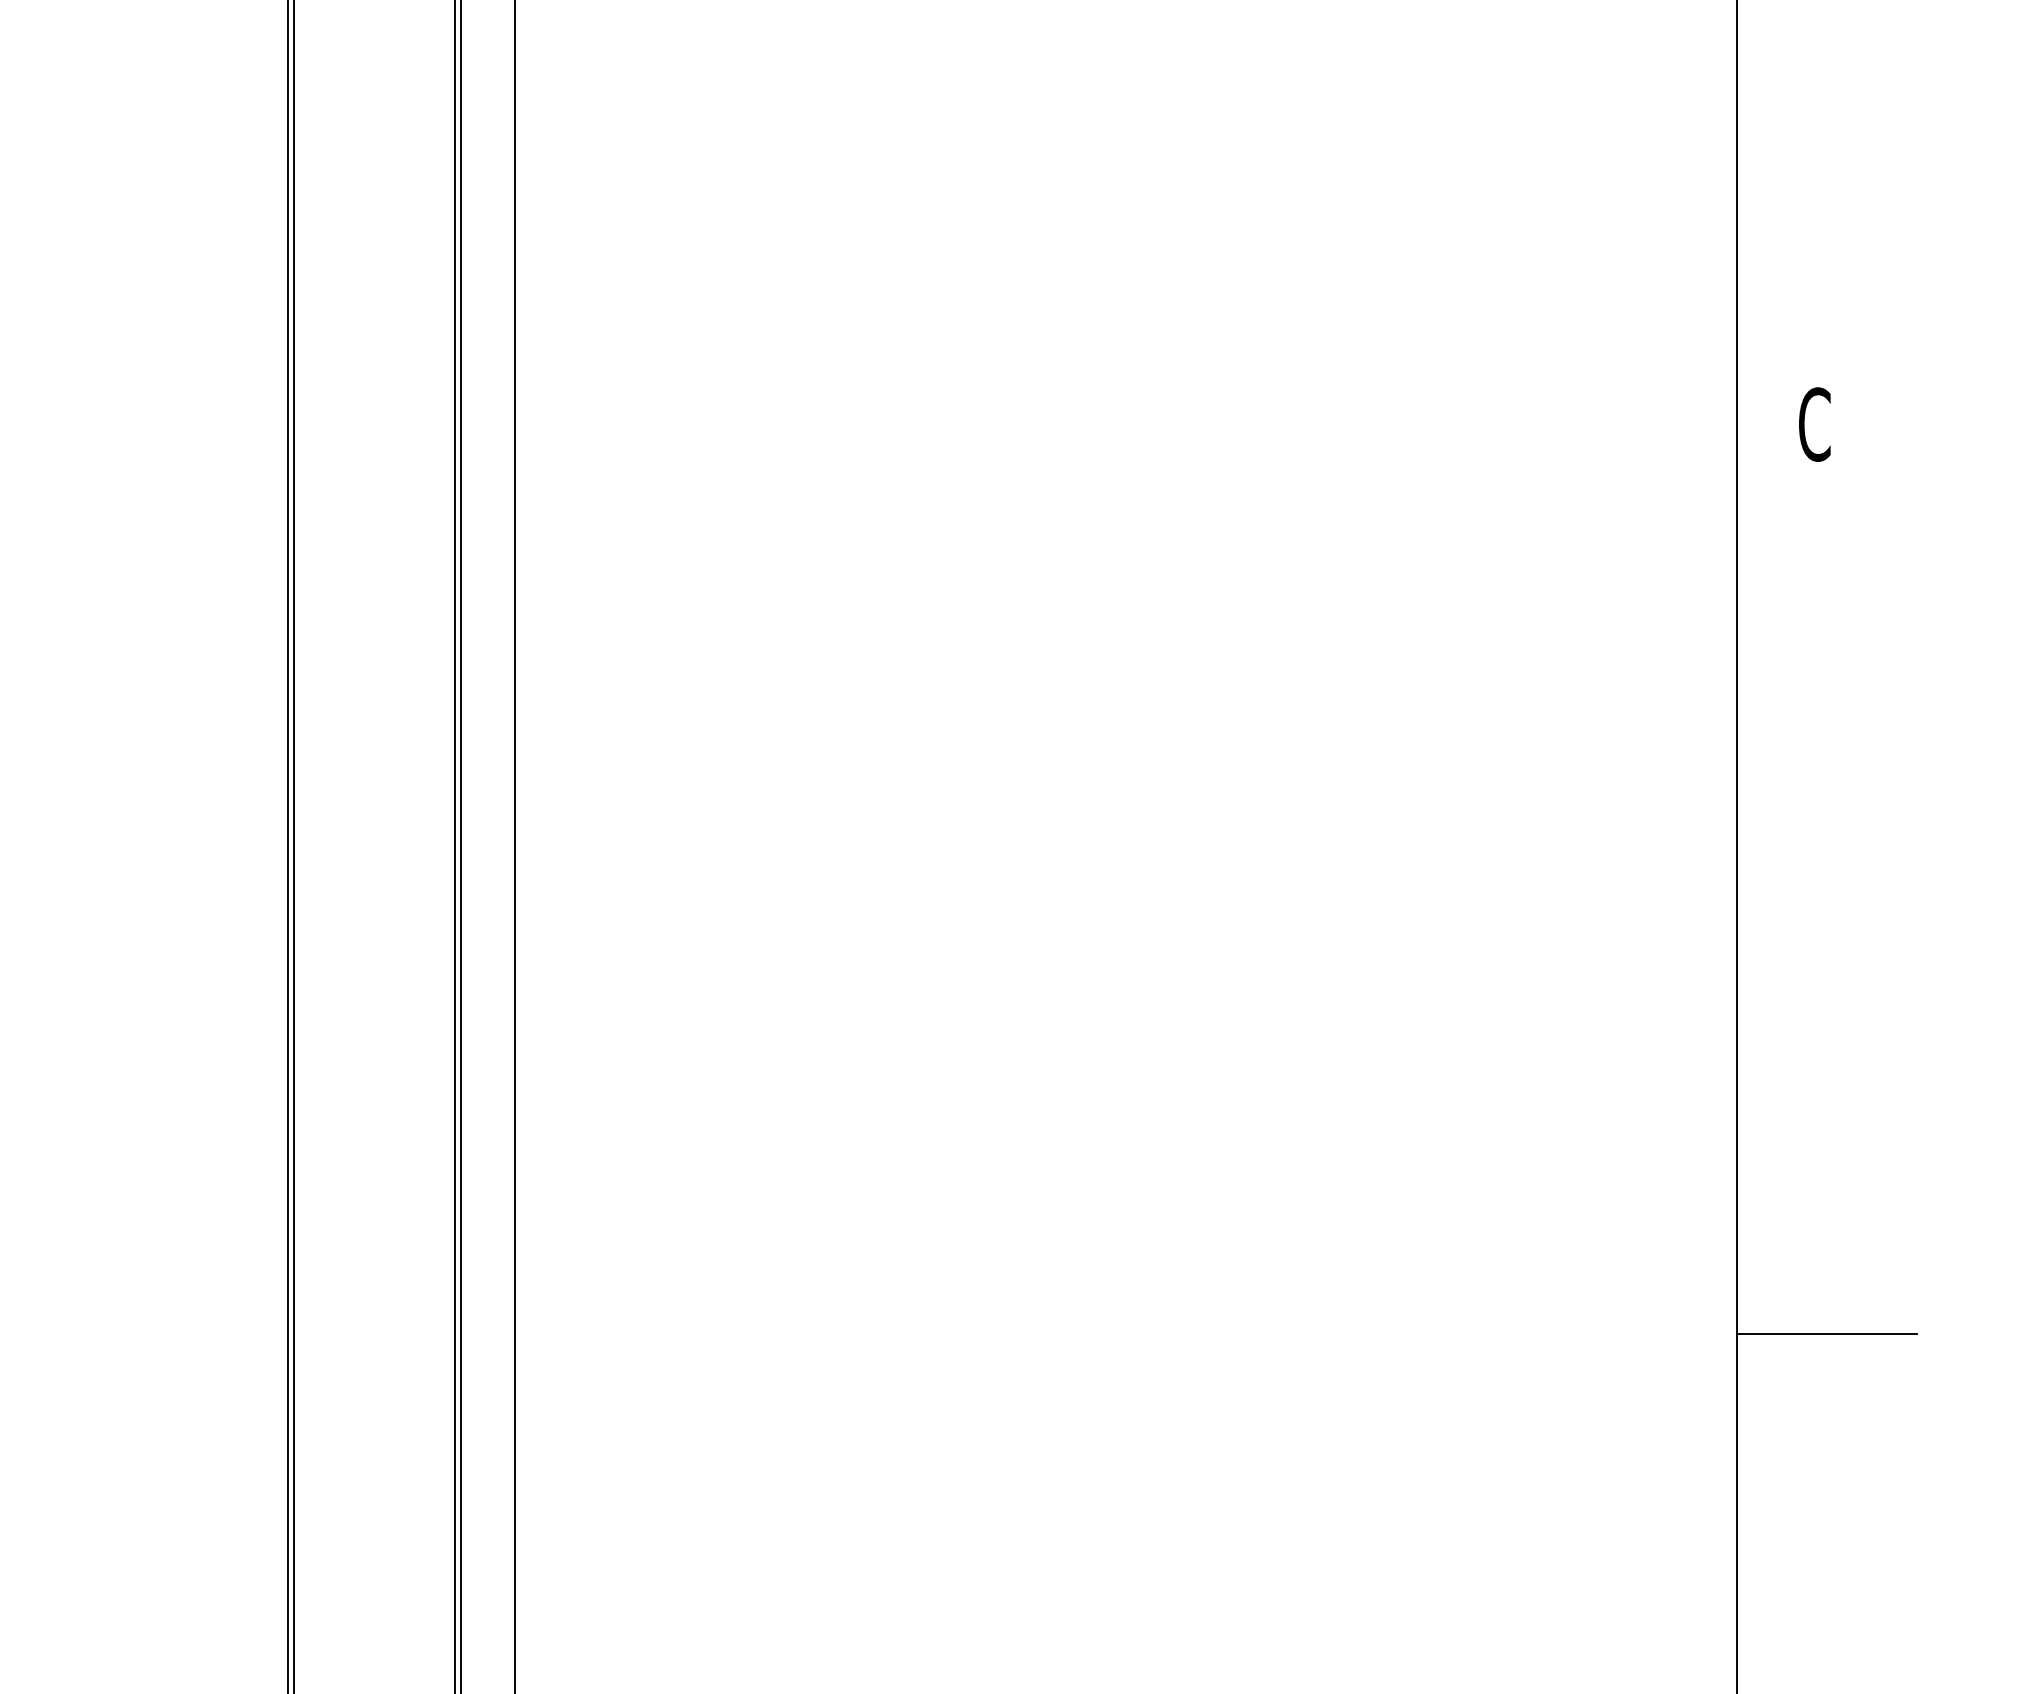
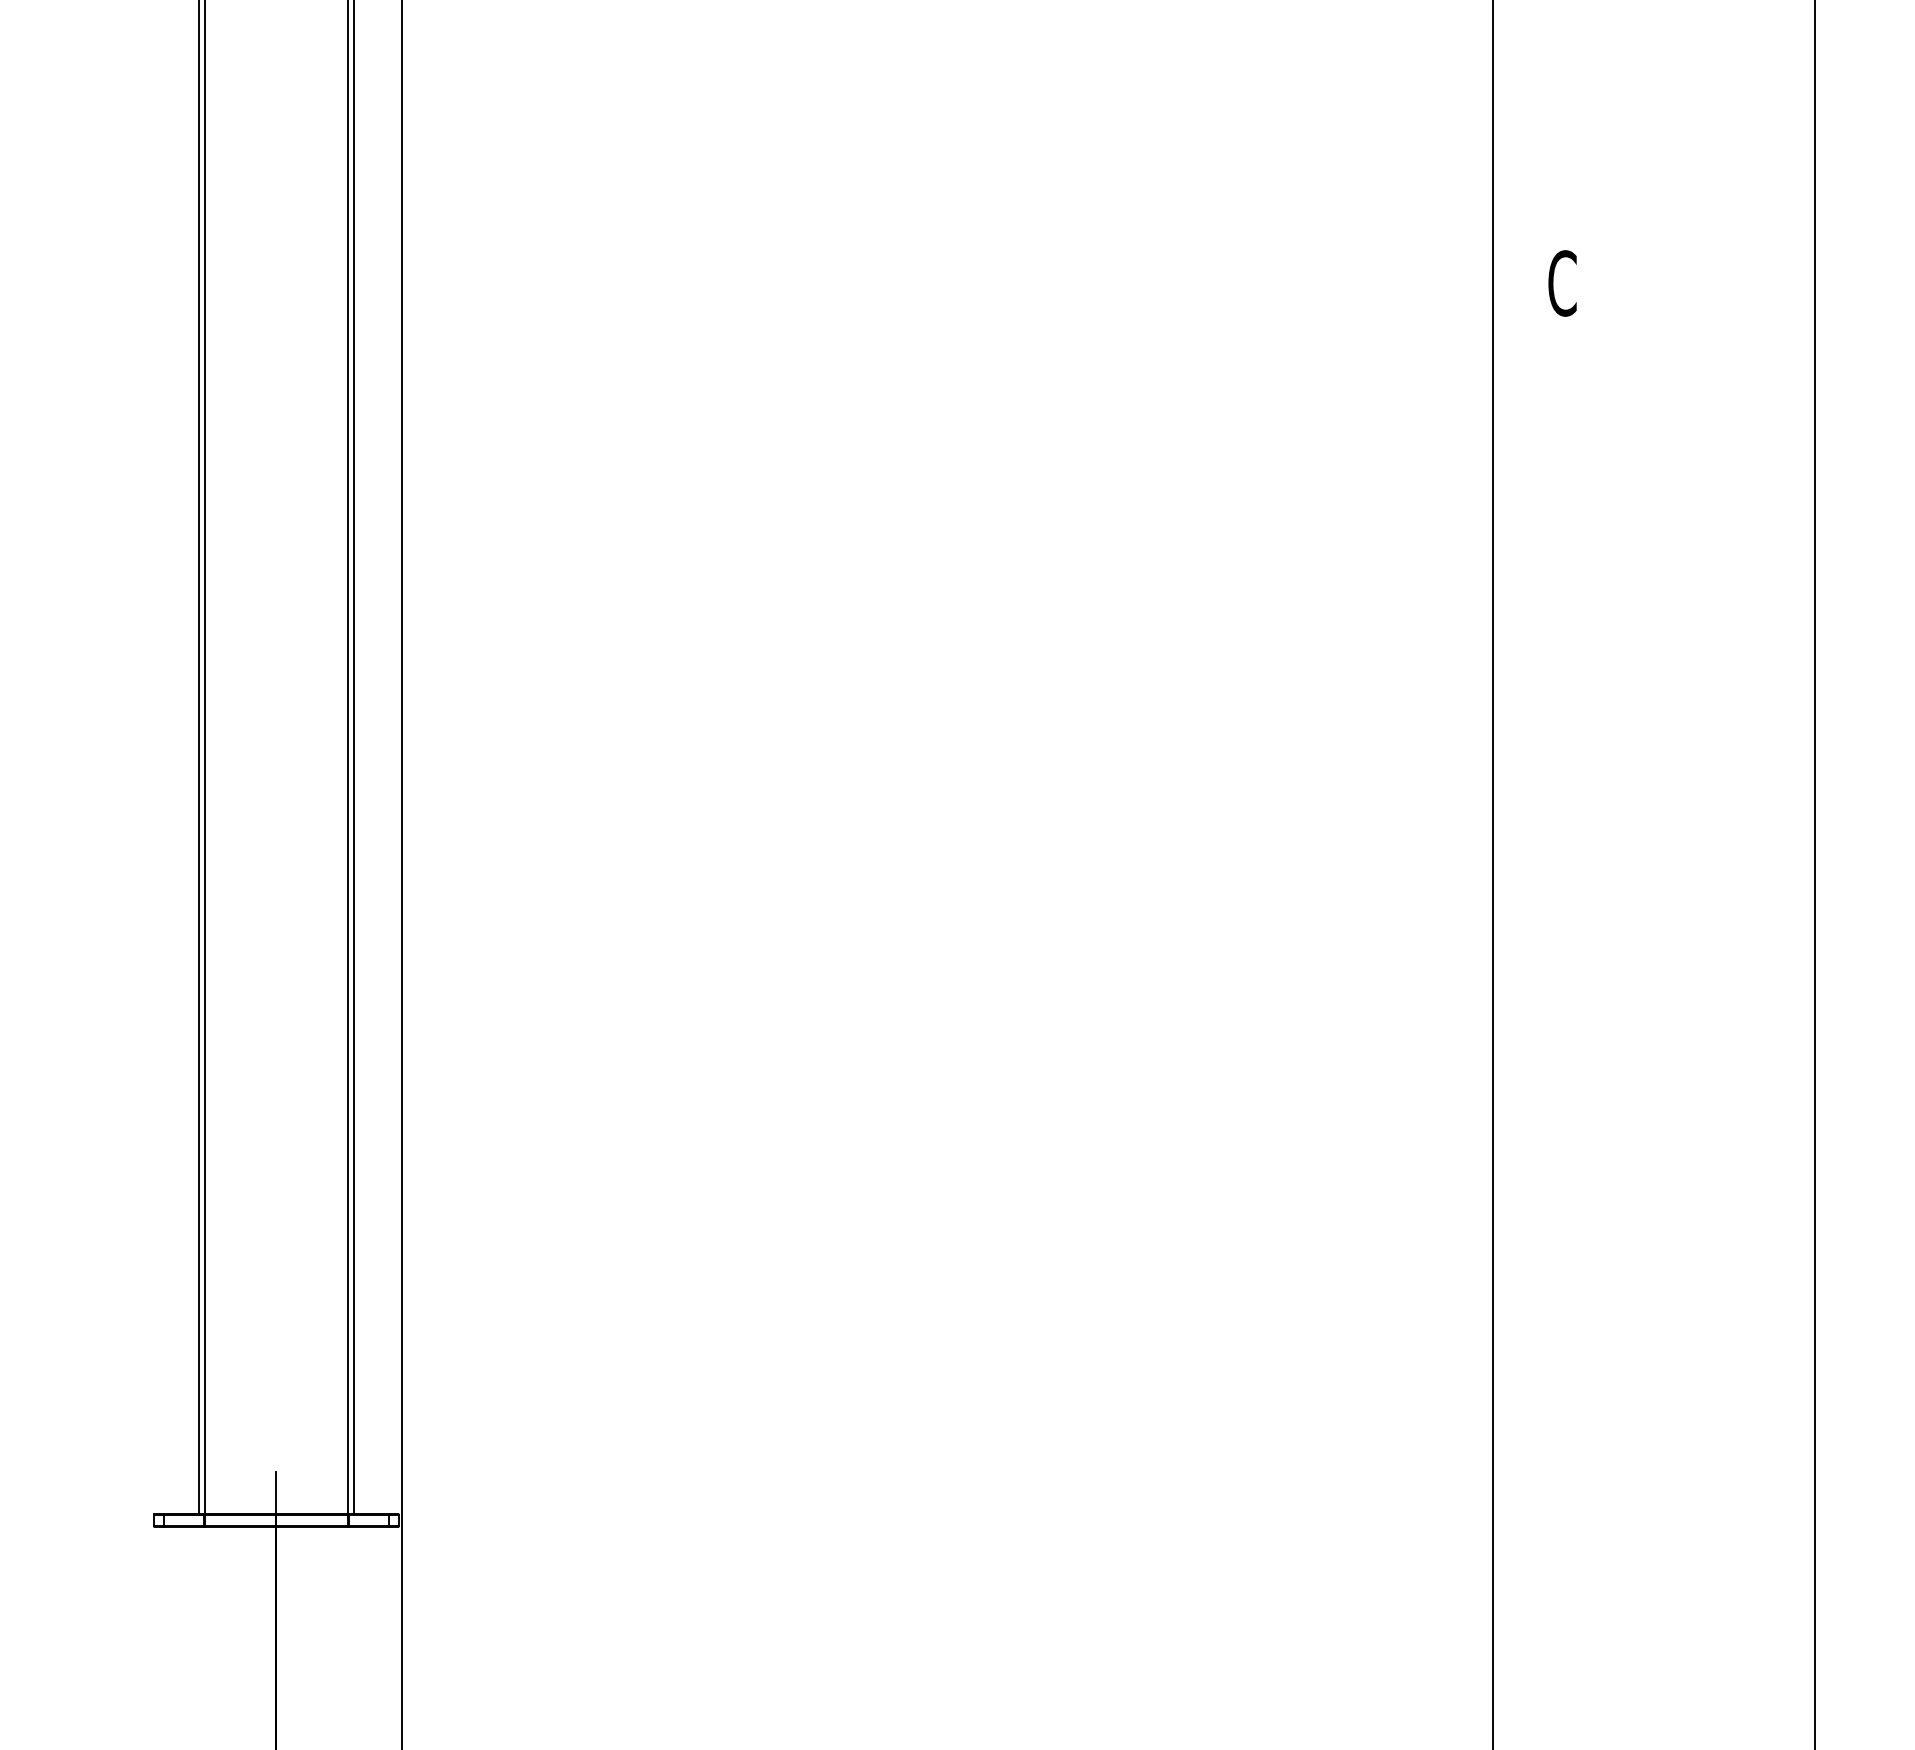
line: (1825, 1334) -> (1572, 1095), removed

